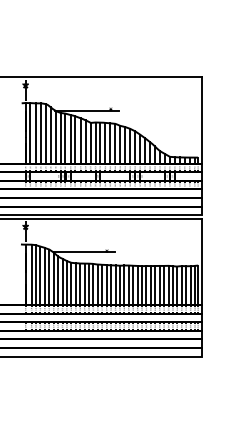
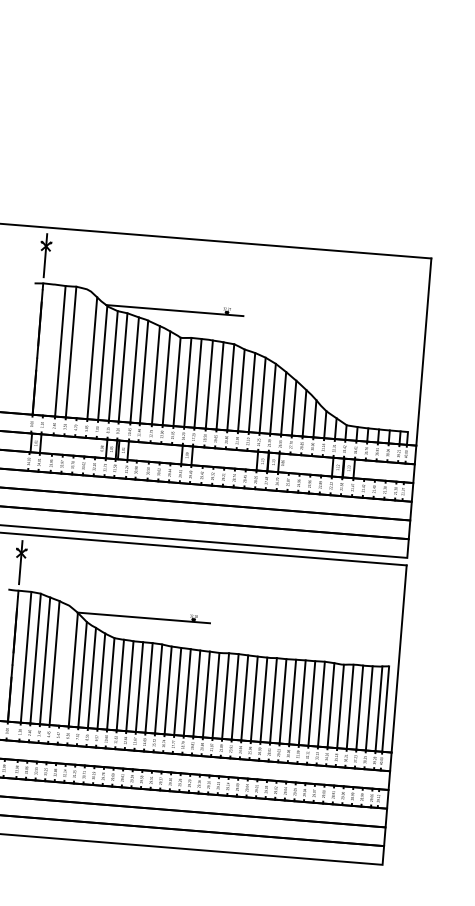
line: (30, 133) -> (48, 350), removed
line: (45, 133) -> (80, 353), removed
line: (49, 276) -> (64, 664), removed

